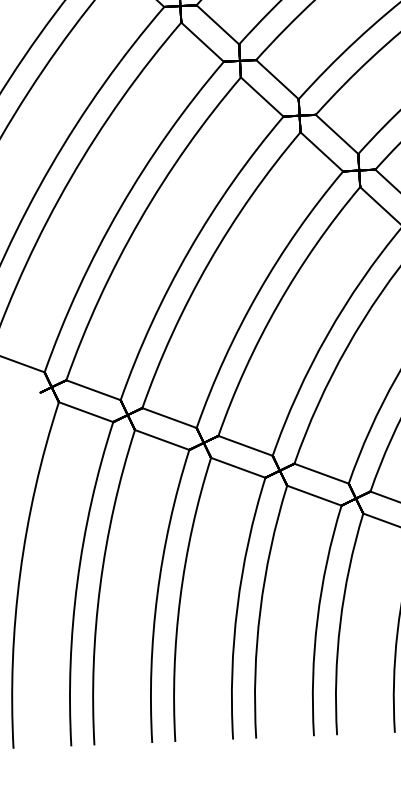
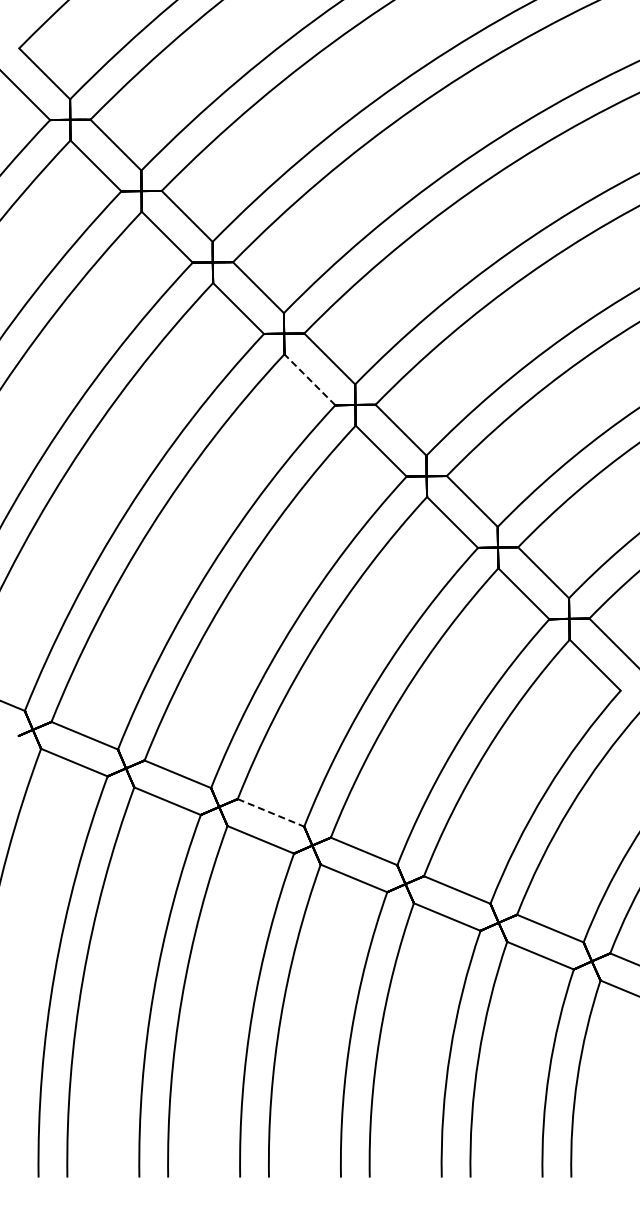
line: (261, 96) -> (309, 379), solid -> dashed
line: (245, 445) -> (271, 812), solid -> dashed

